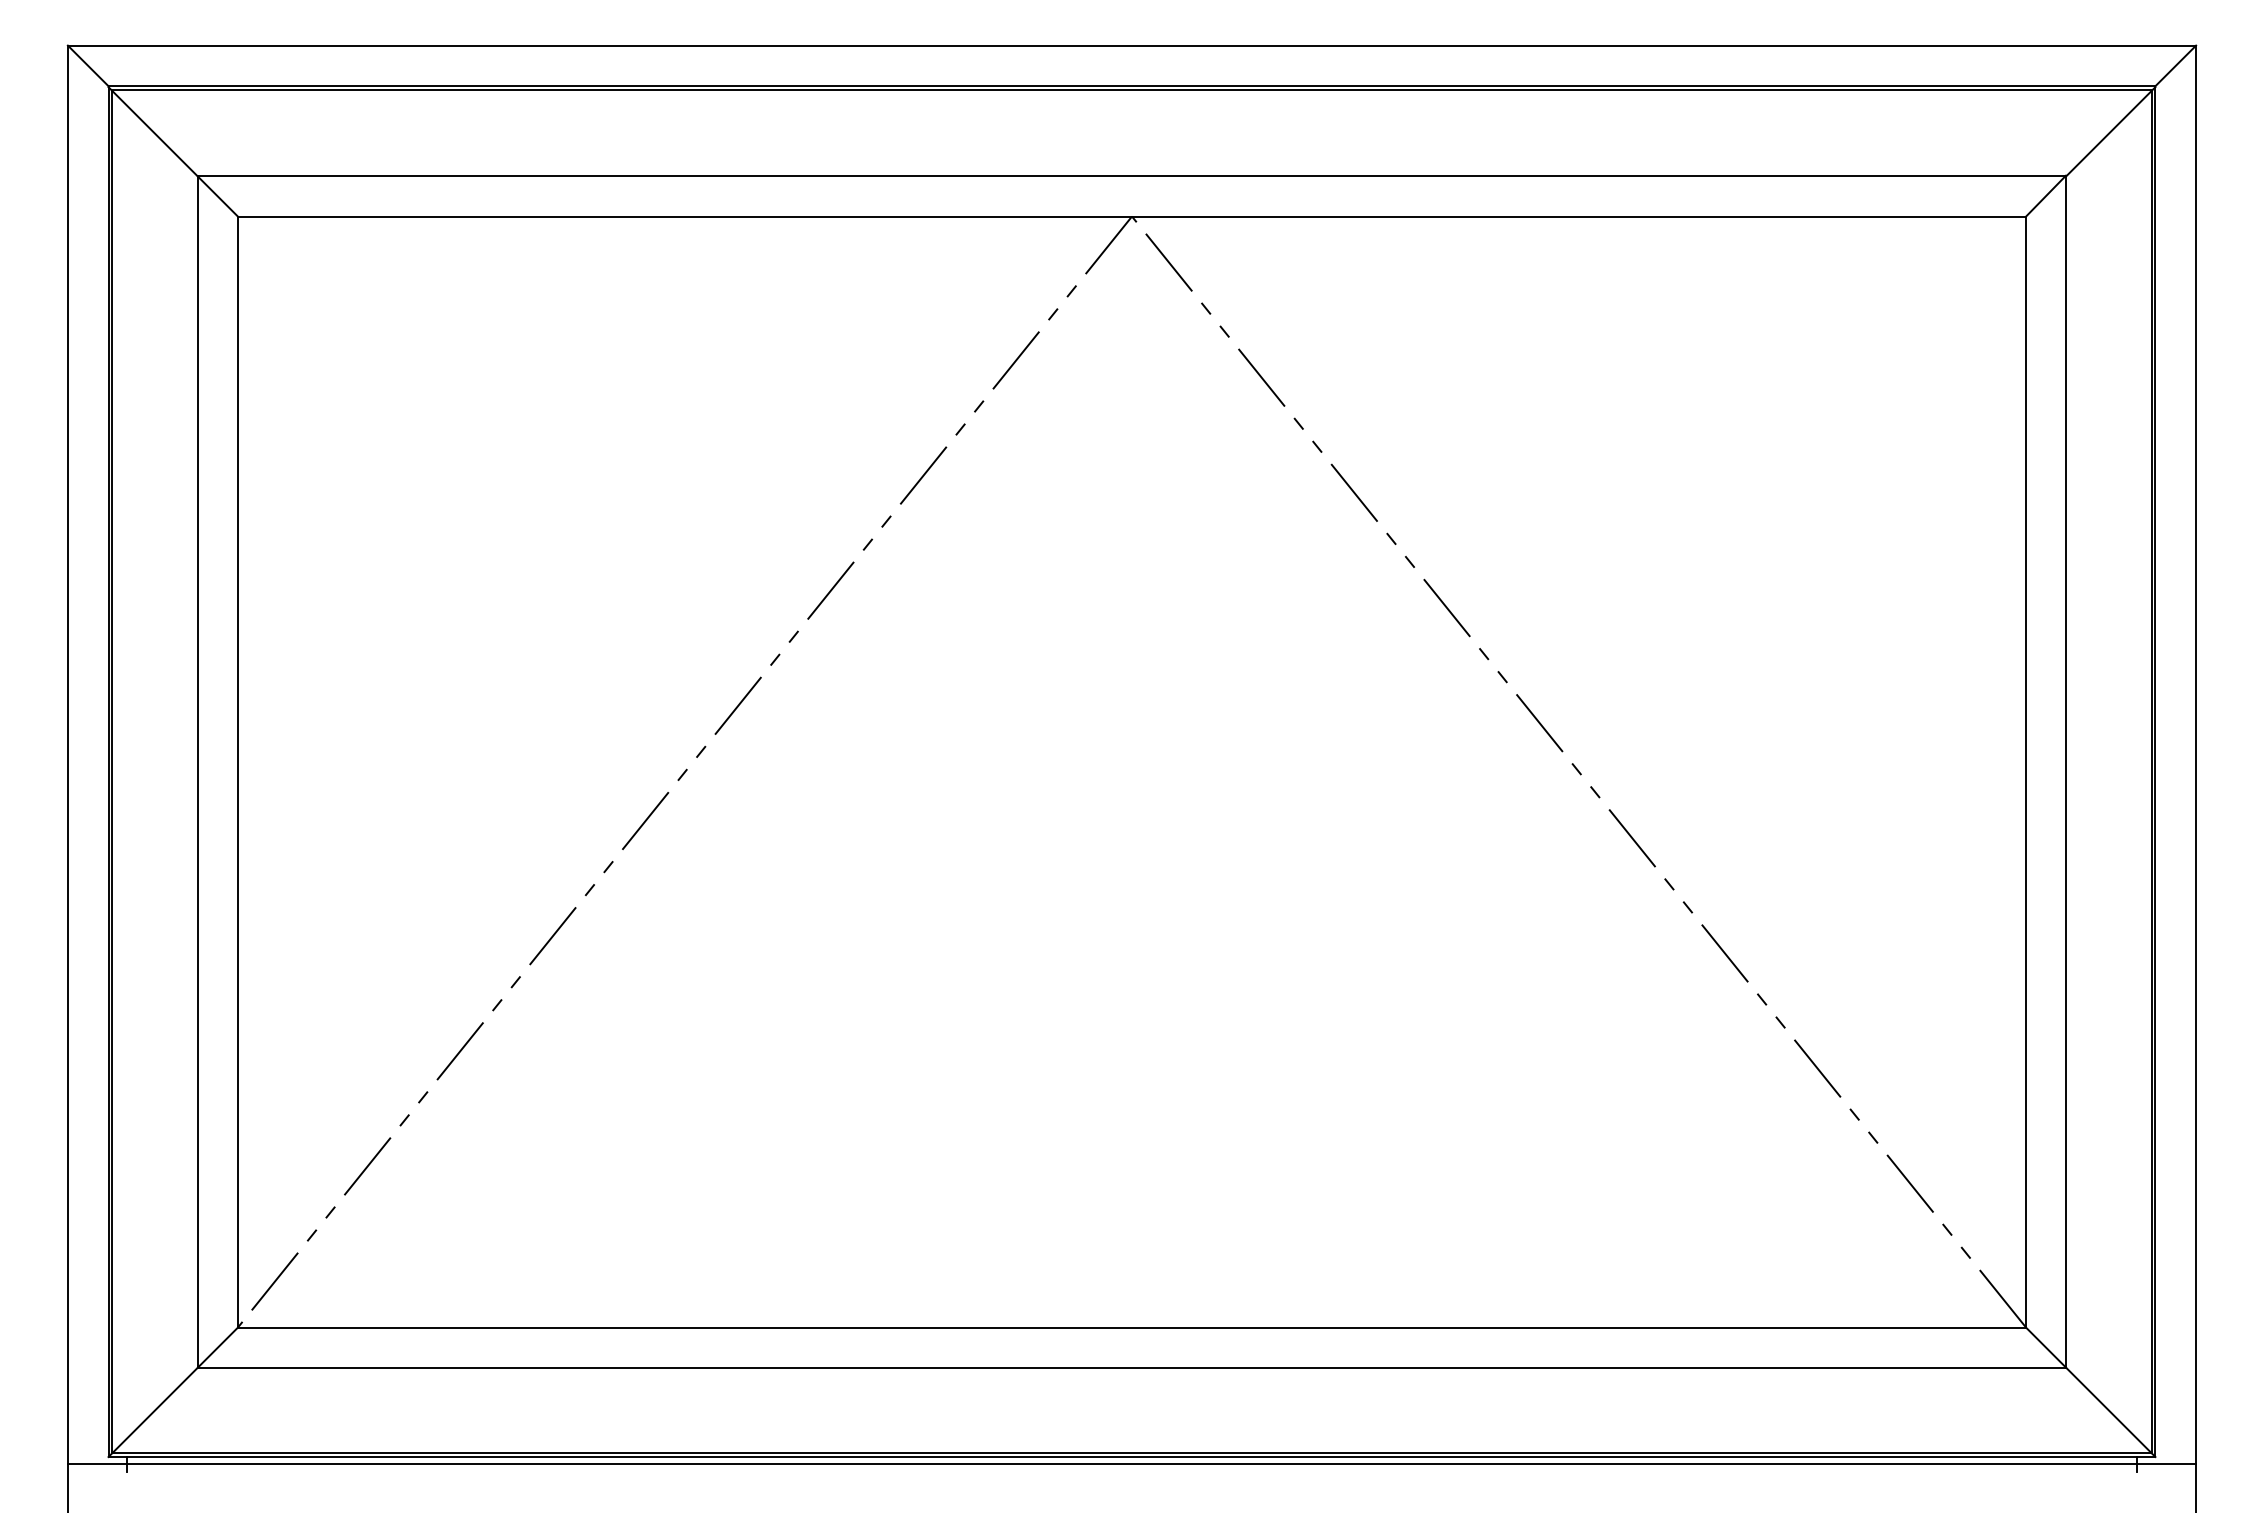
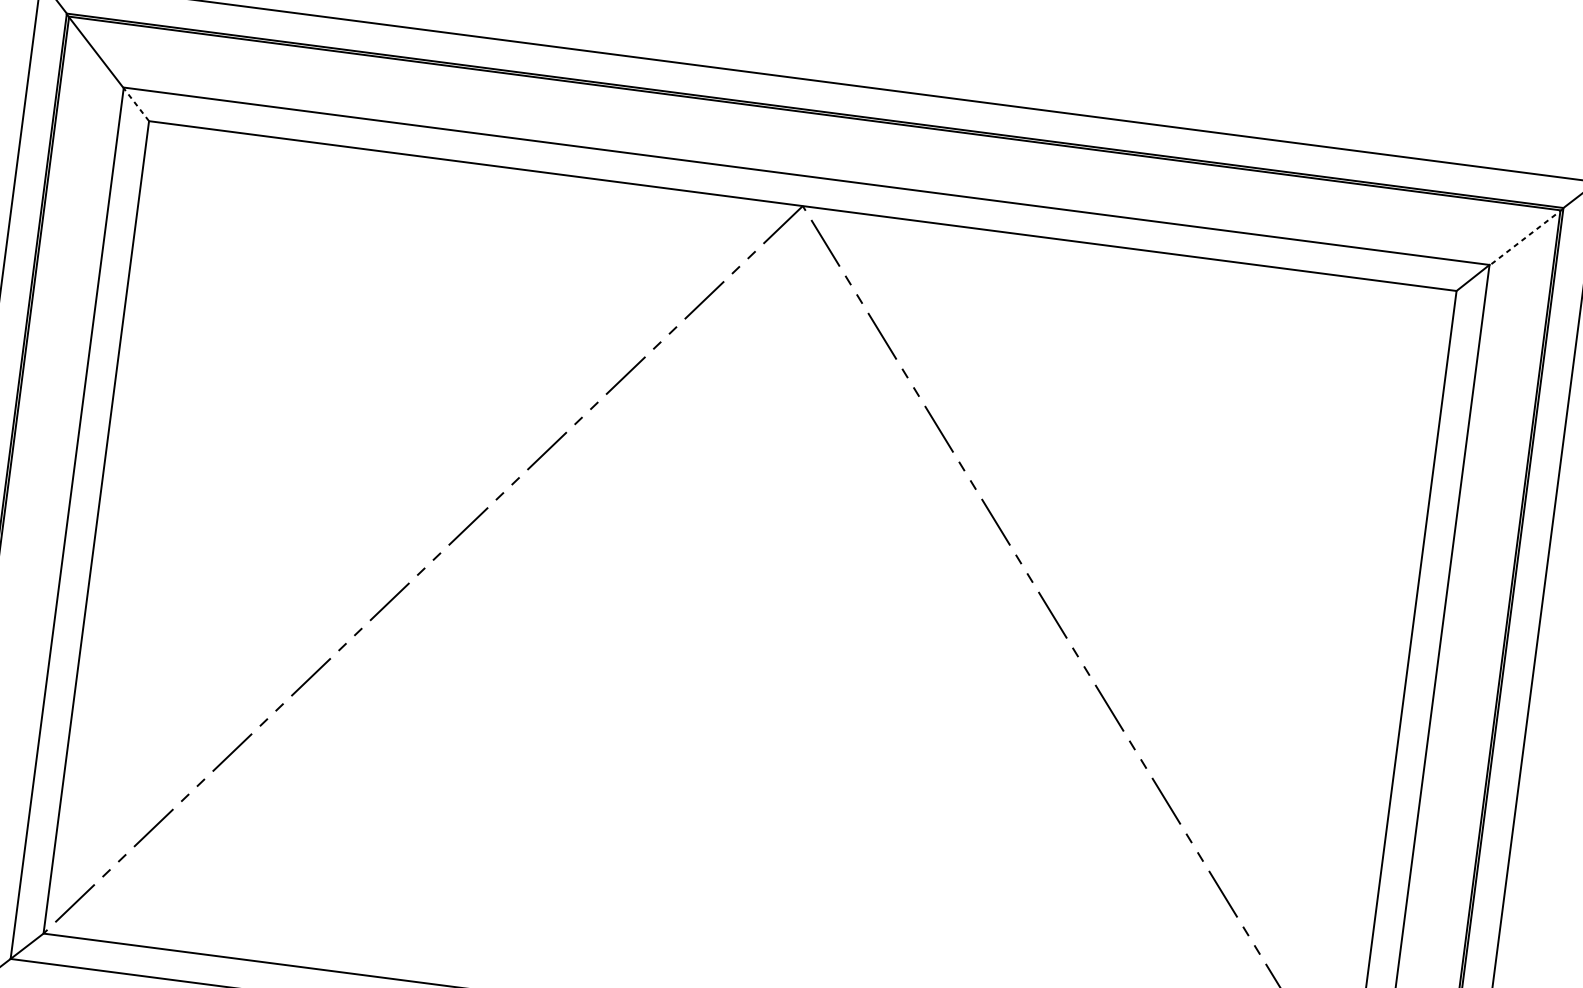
line: (2110, 132) -> (1526, 237), solid -> dashed
line: (217, 196) -> (136, 104), solid -> dashed

